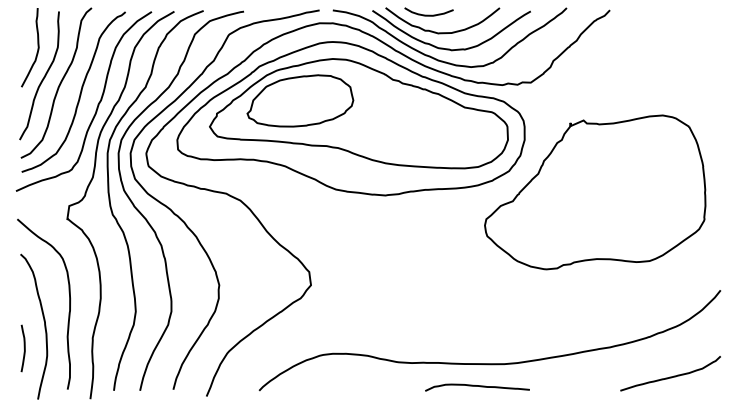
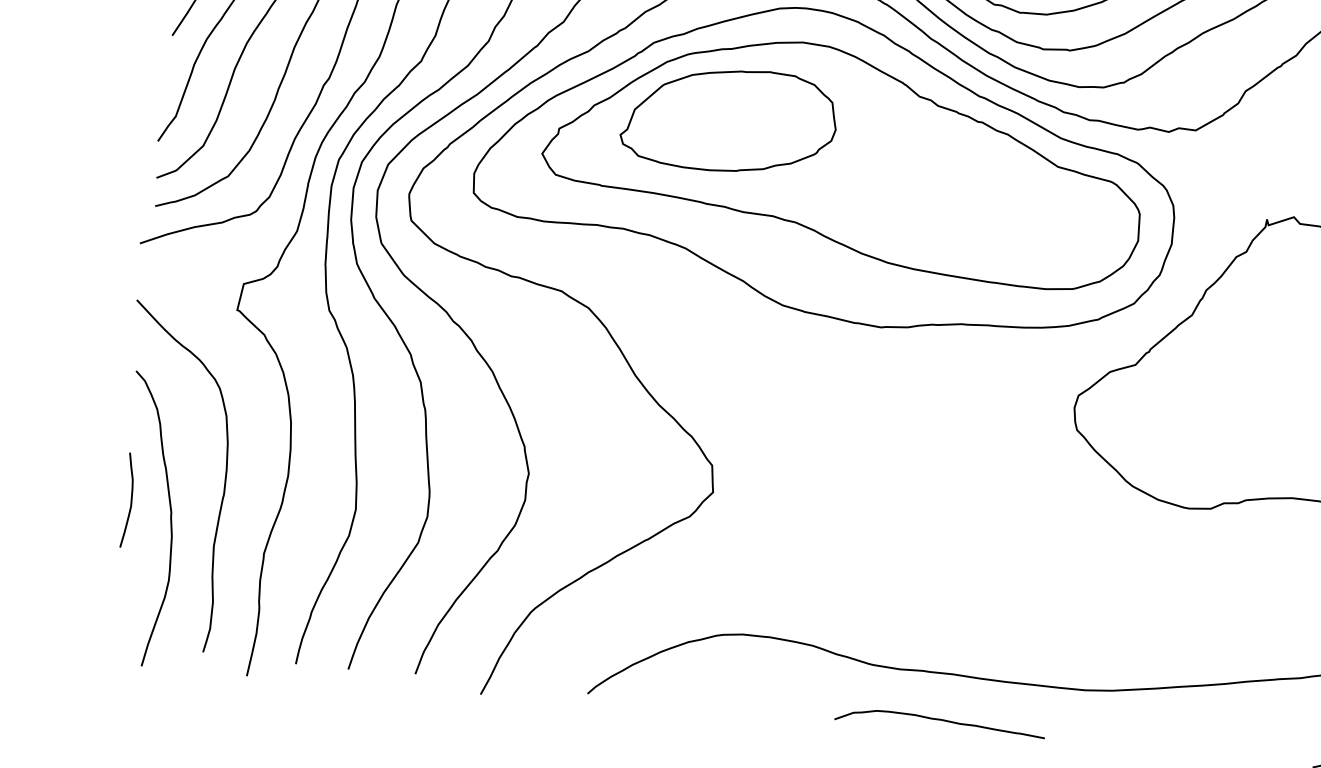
curve: (23, 348) -> (128, 500), moved
curve: (477, 386) -> (940, 720), moved

